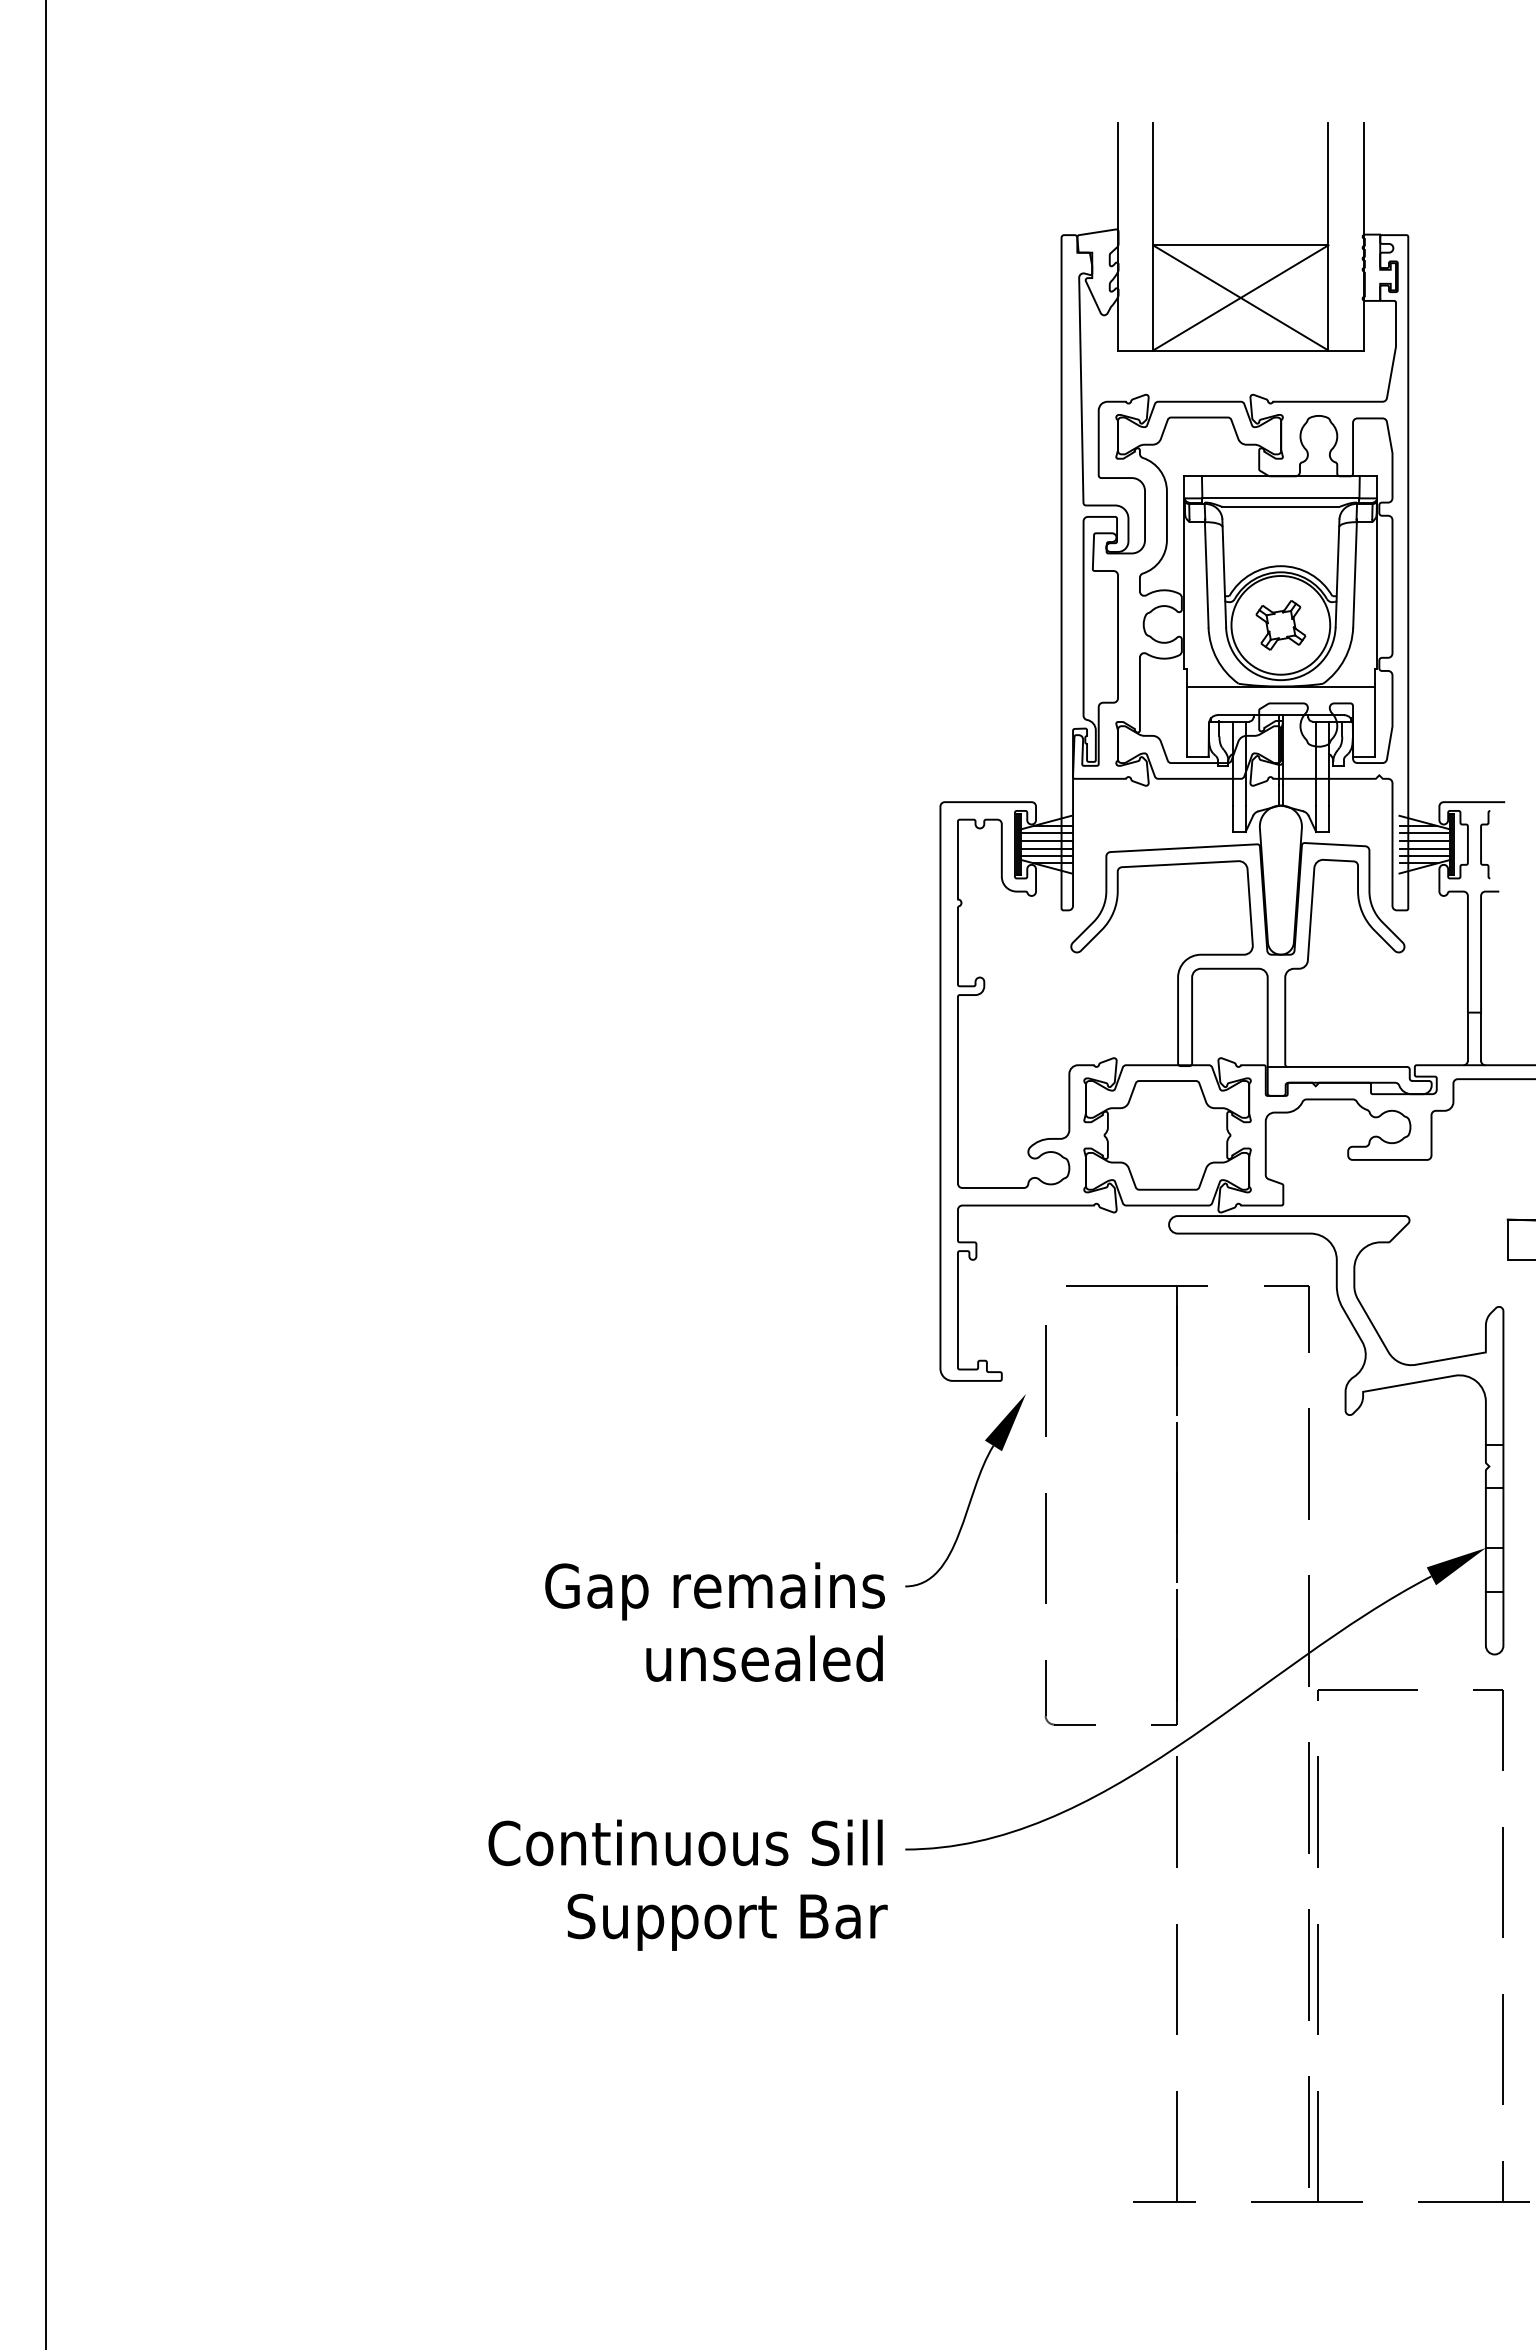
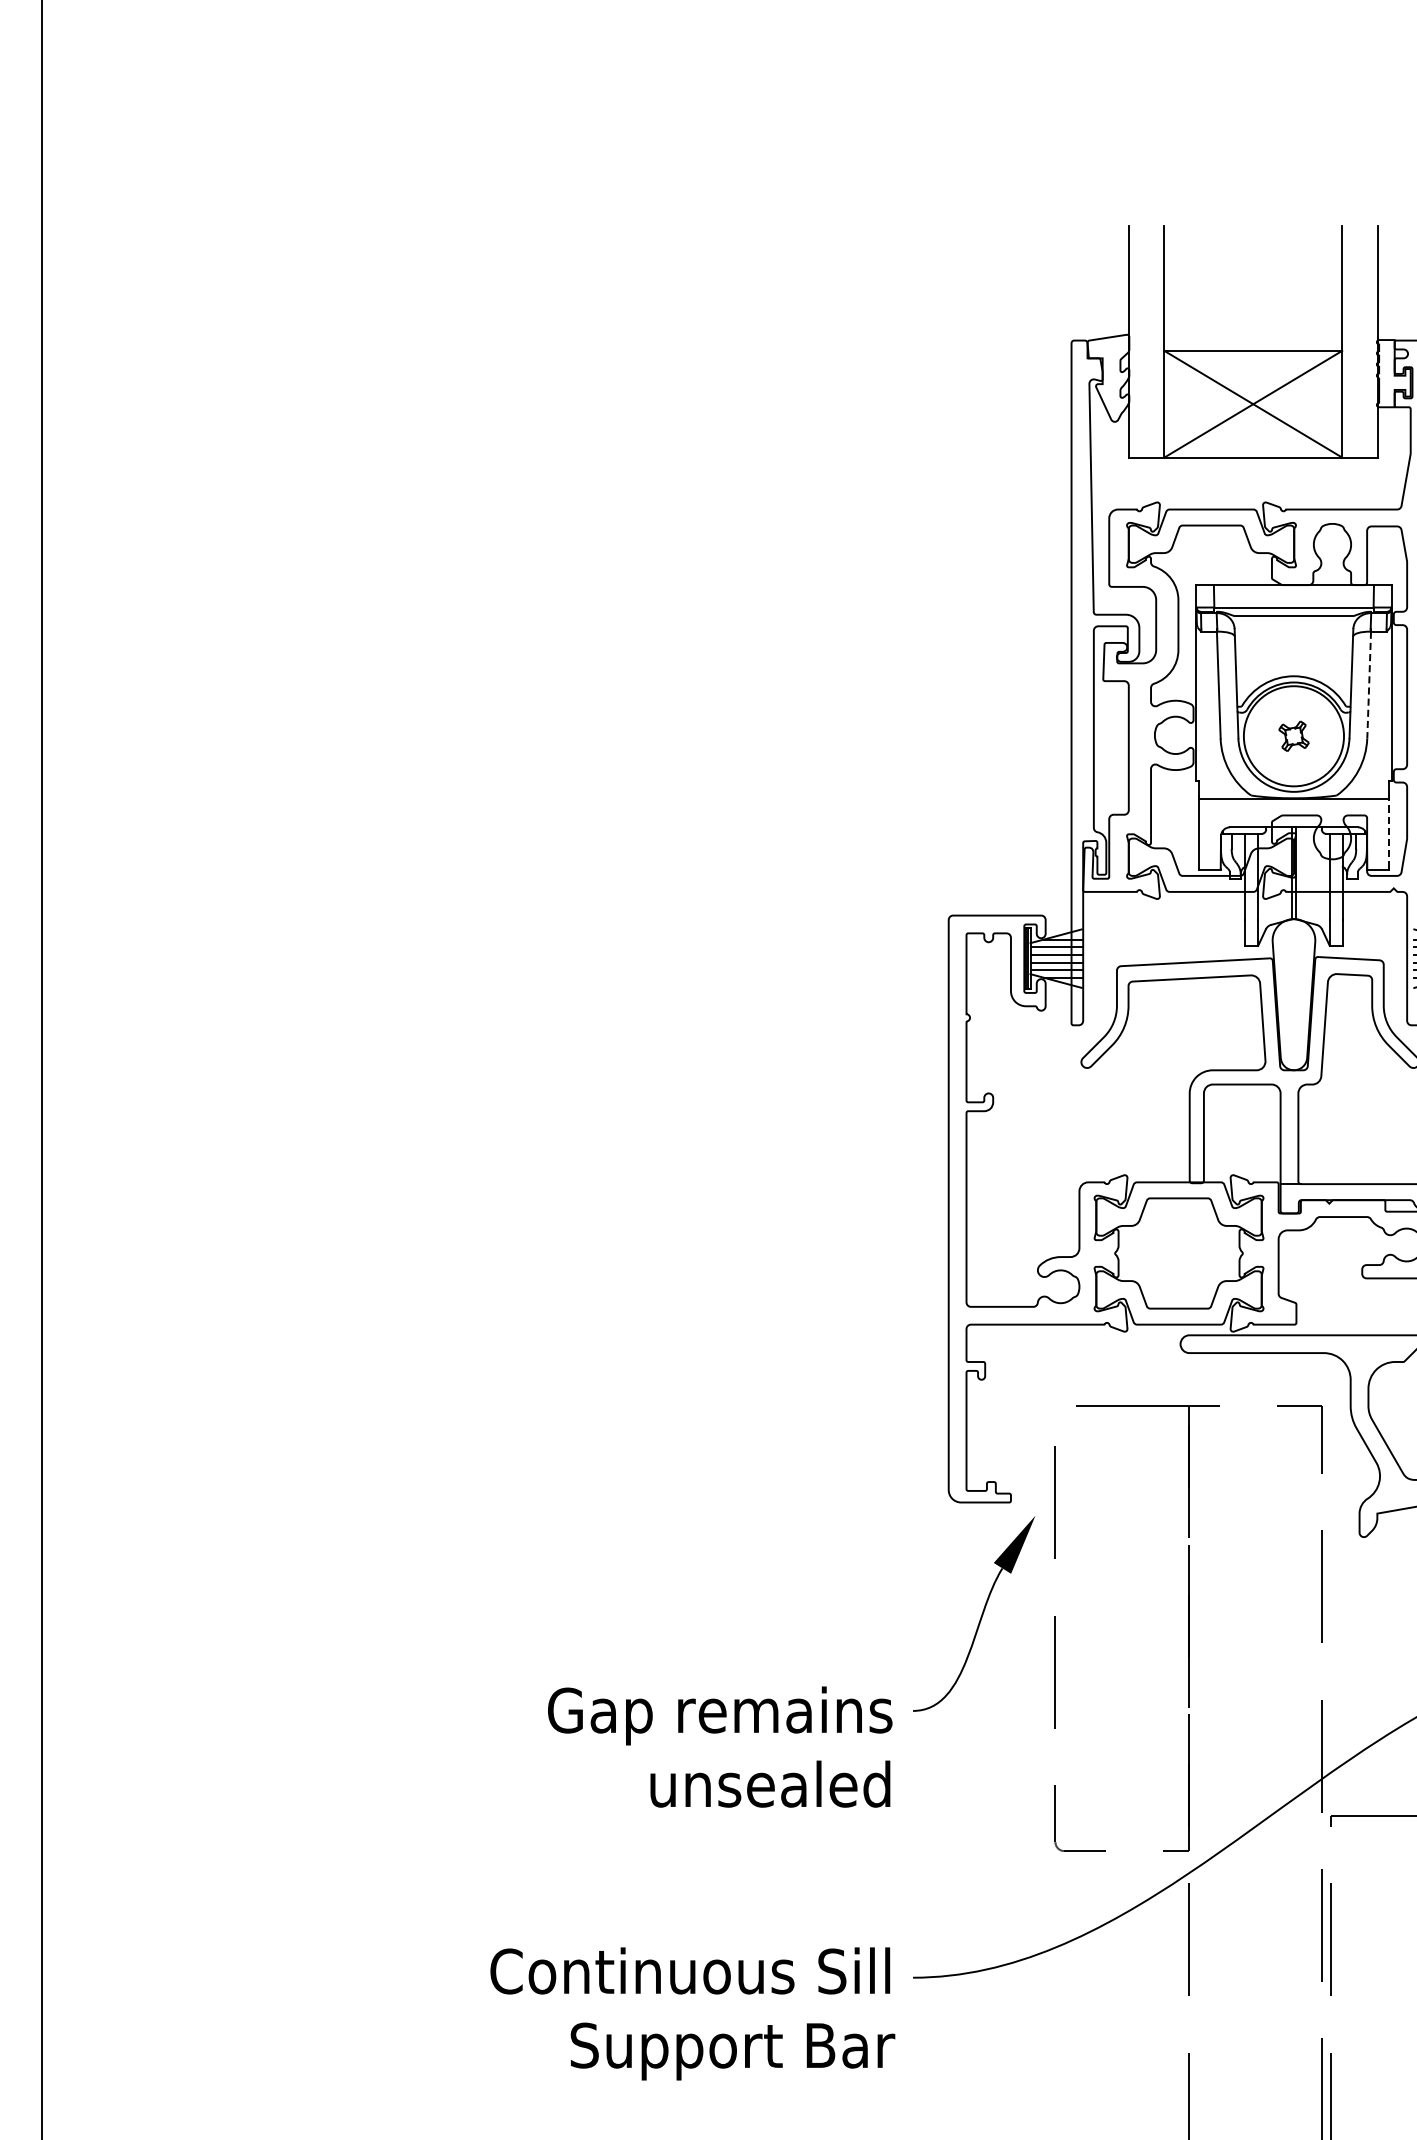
line: (1355, 574) -> (1369, 684), solid -> dashed
part: (1280, 625) -> (1293, 736), size x0.6
line: (1374, 720) -> (1388, 832), solid -> dashed

